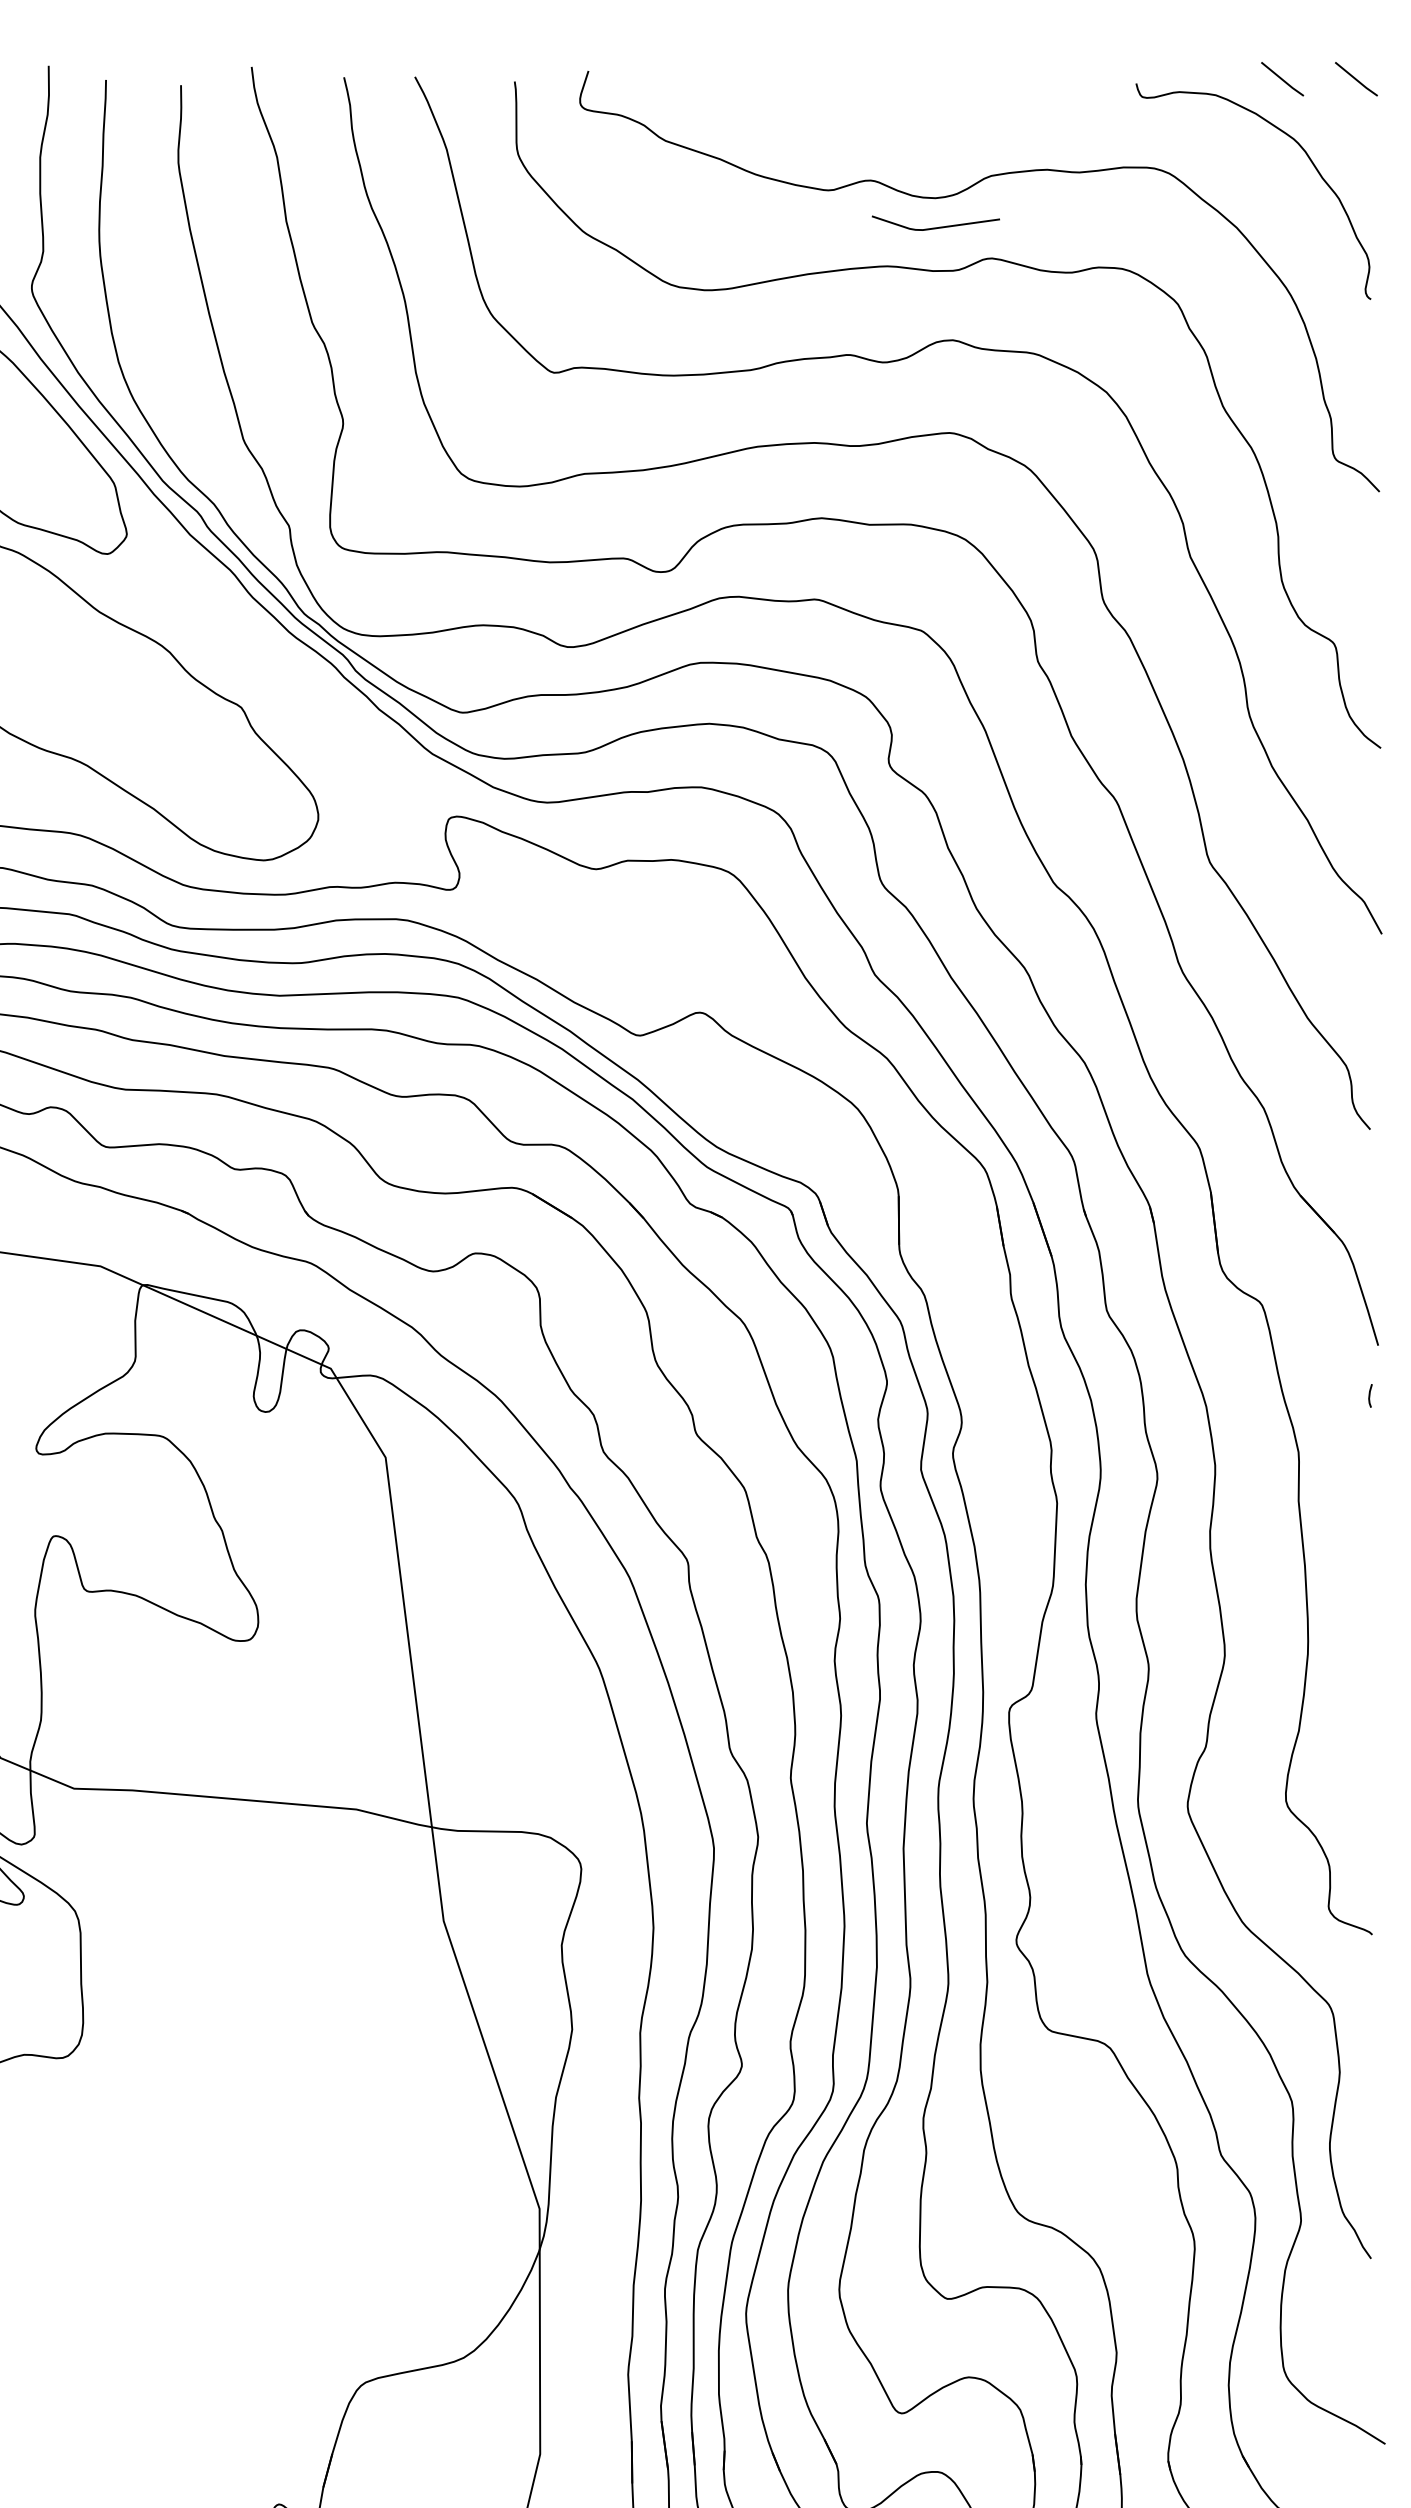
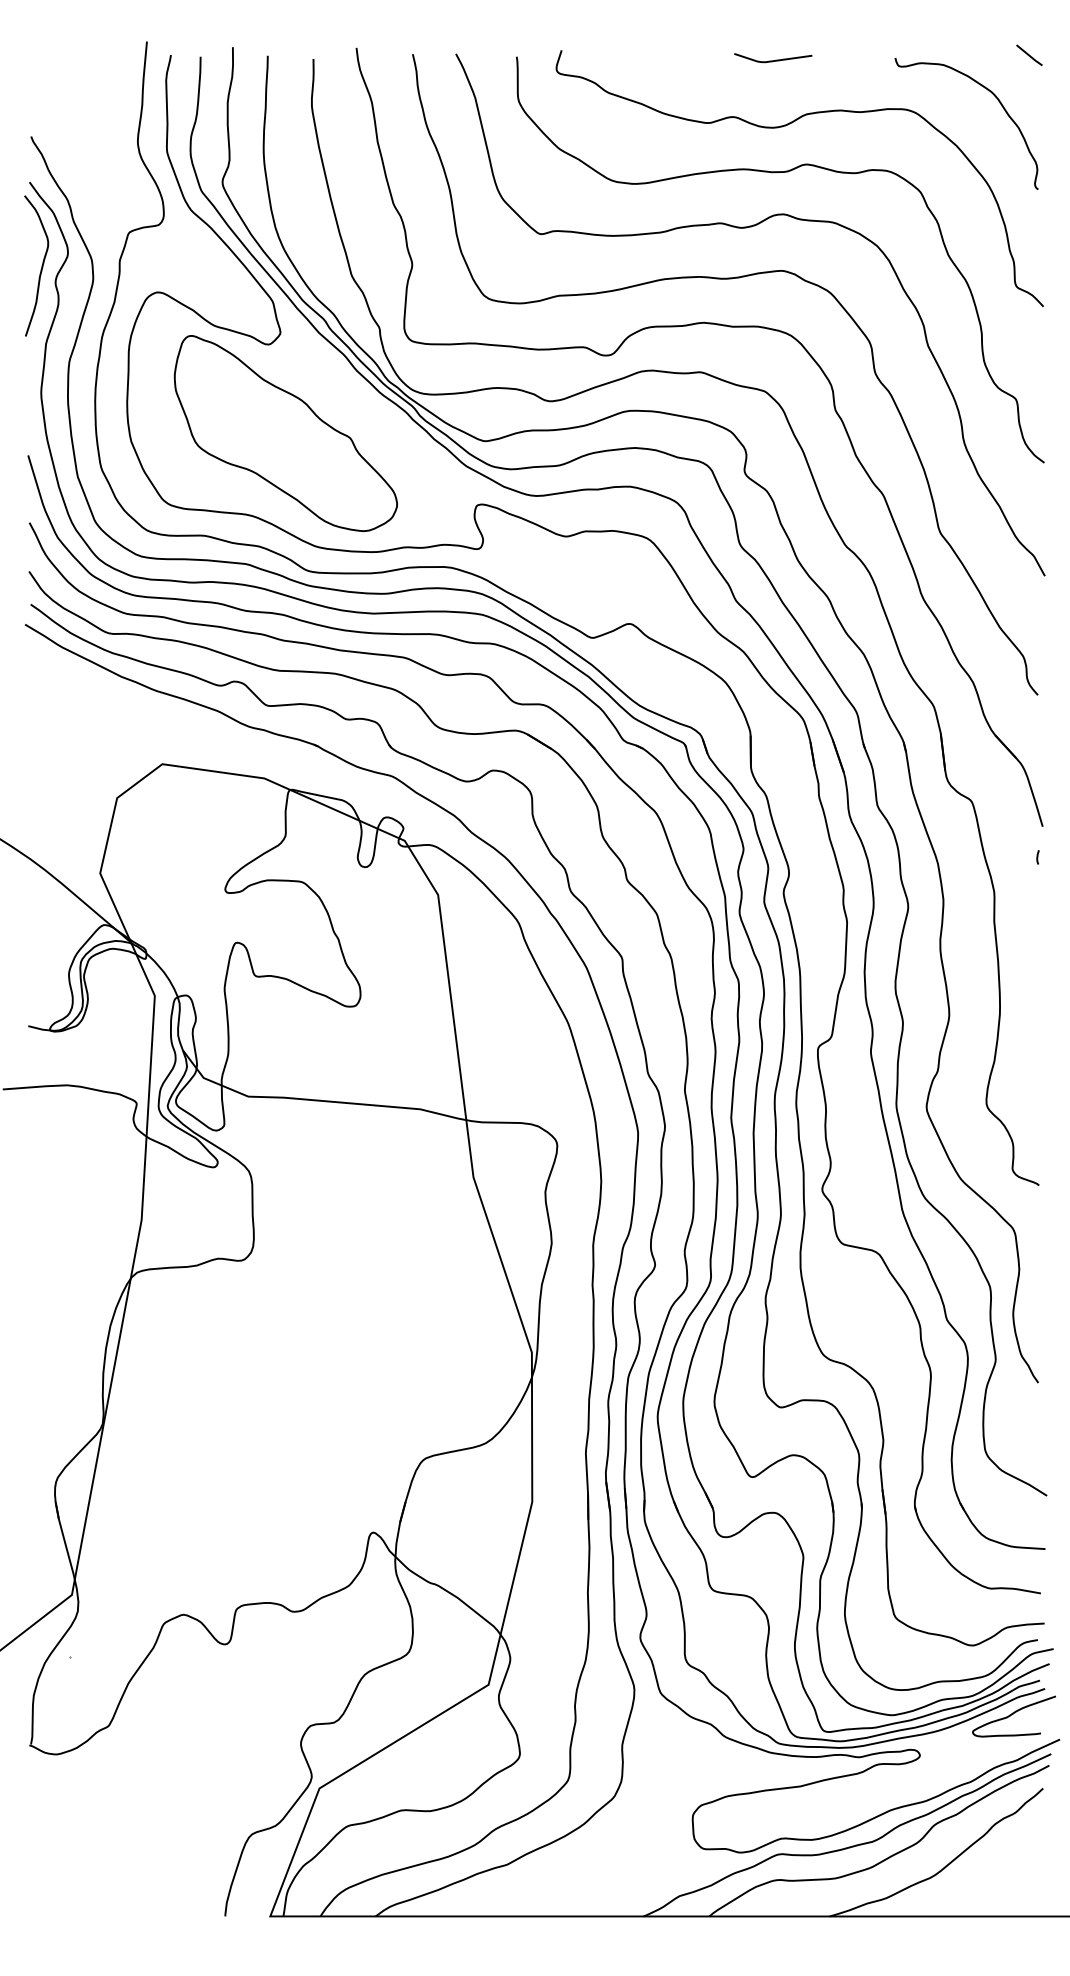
line: (1282, 77) -> (984, 54), removed
line: (936, 227) -> (773, 60), moved

